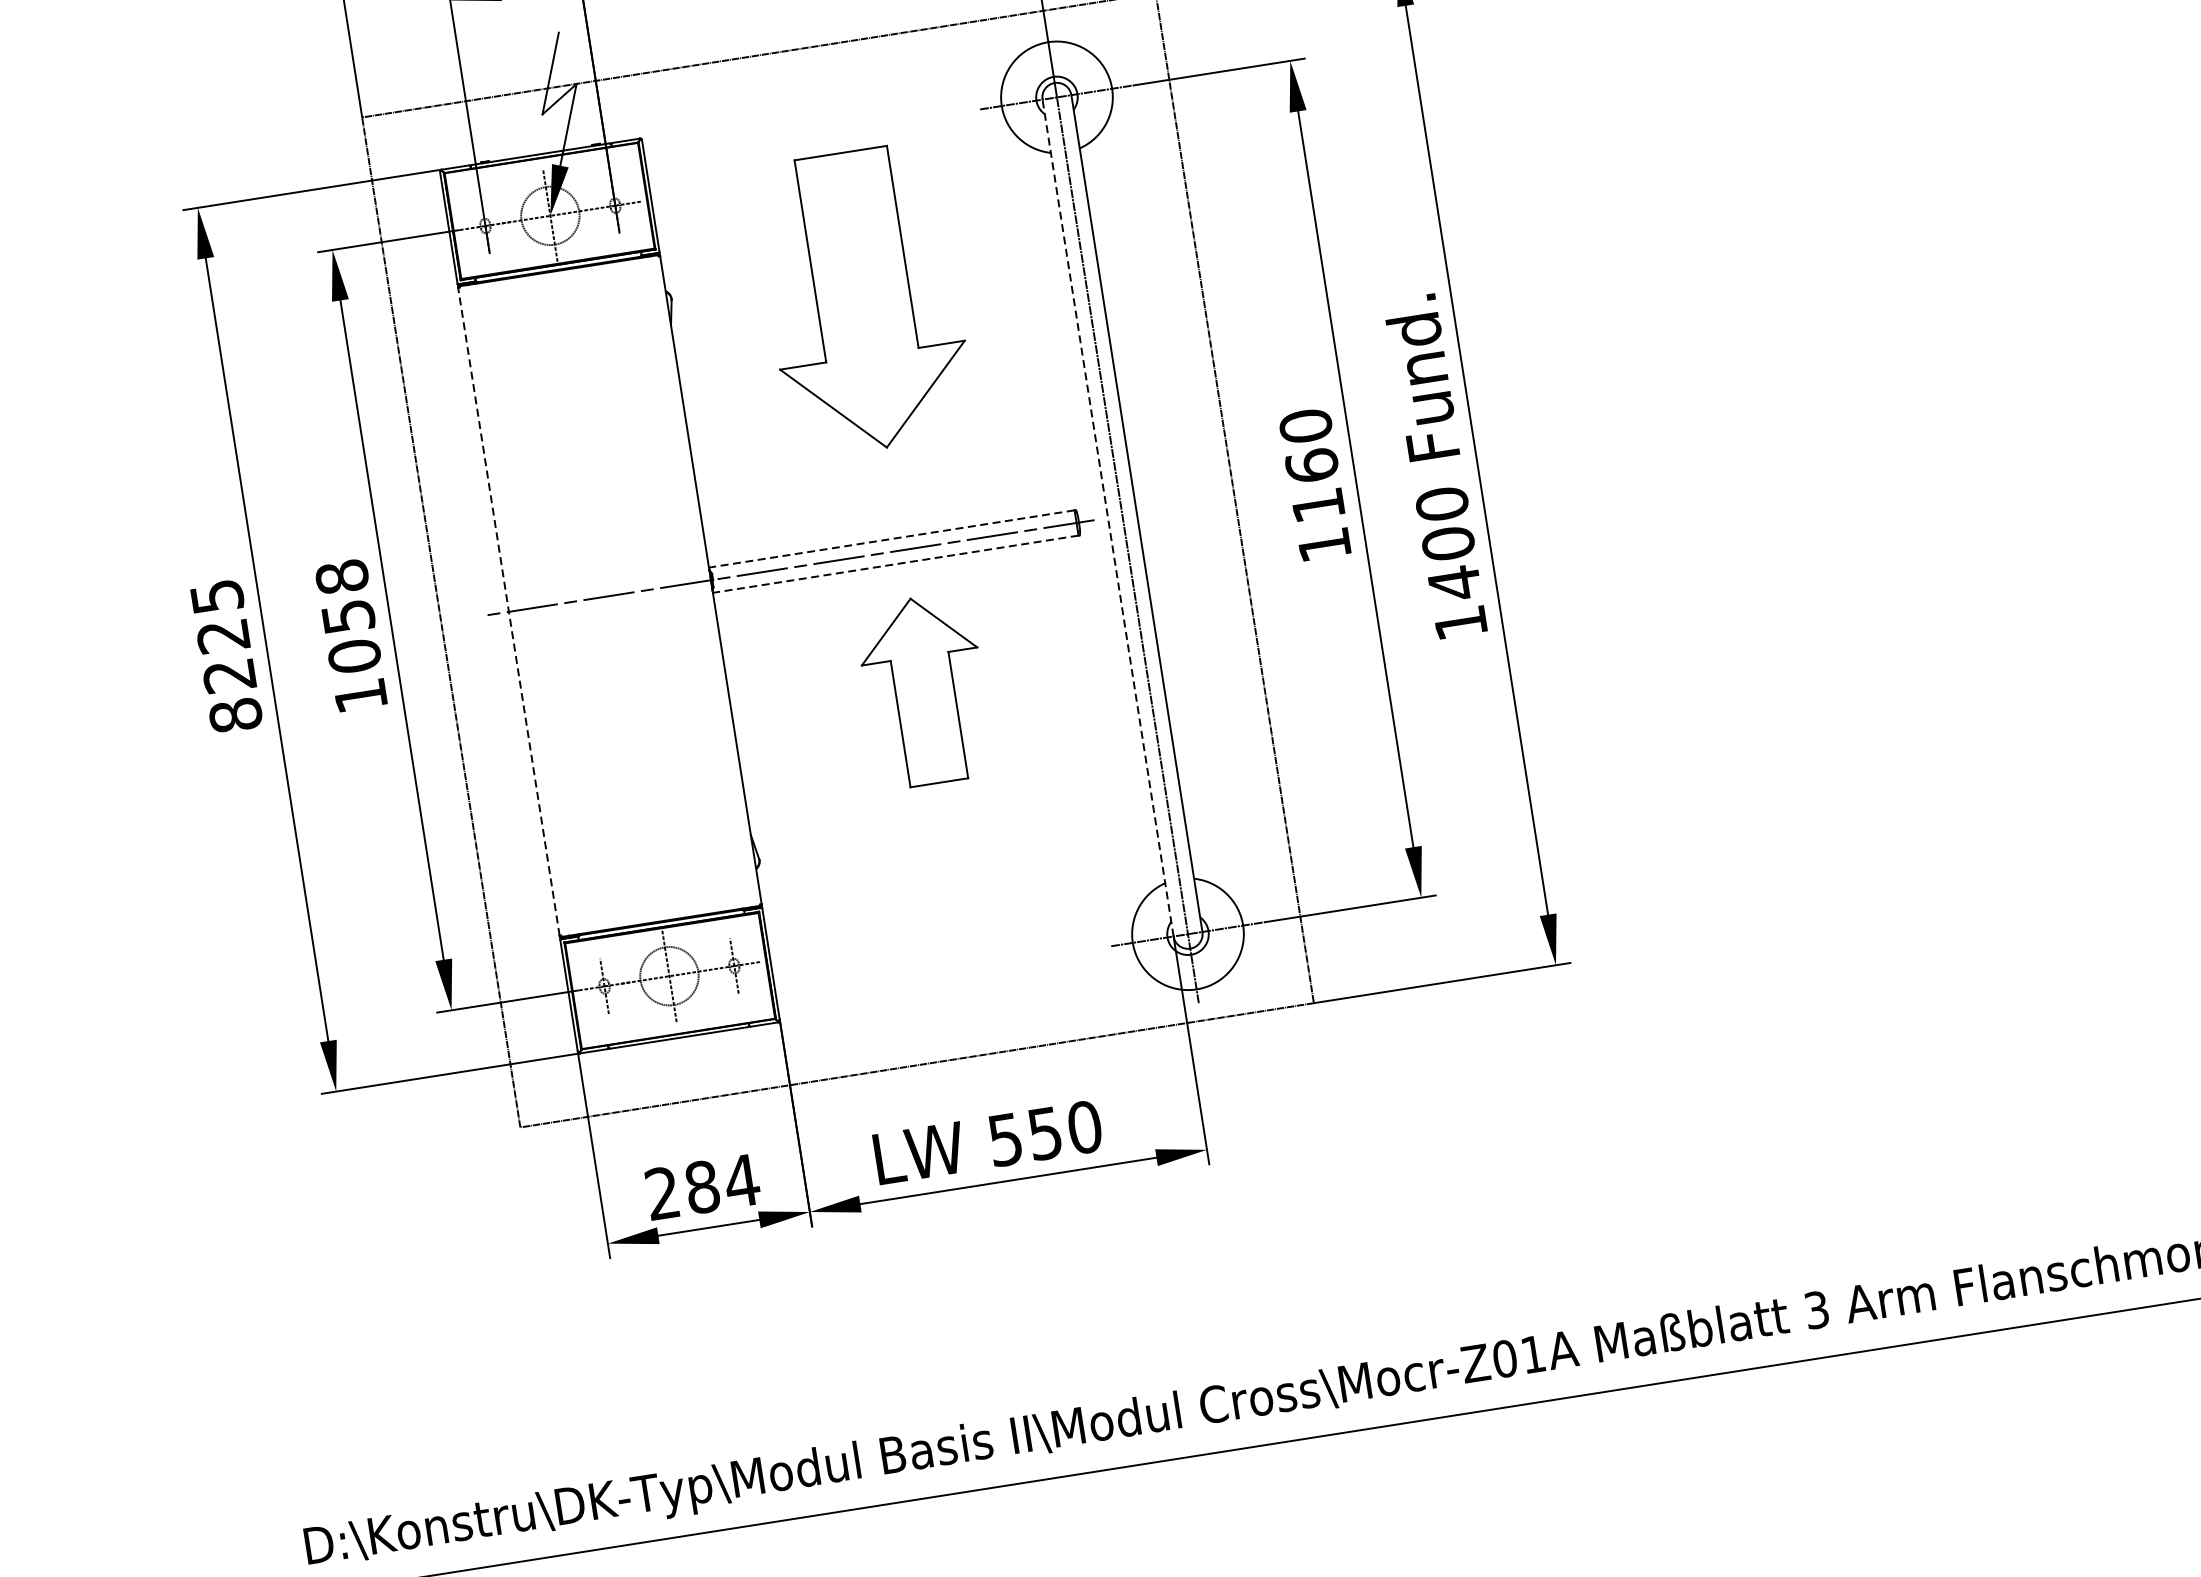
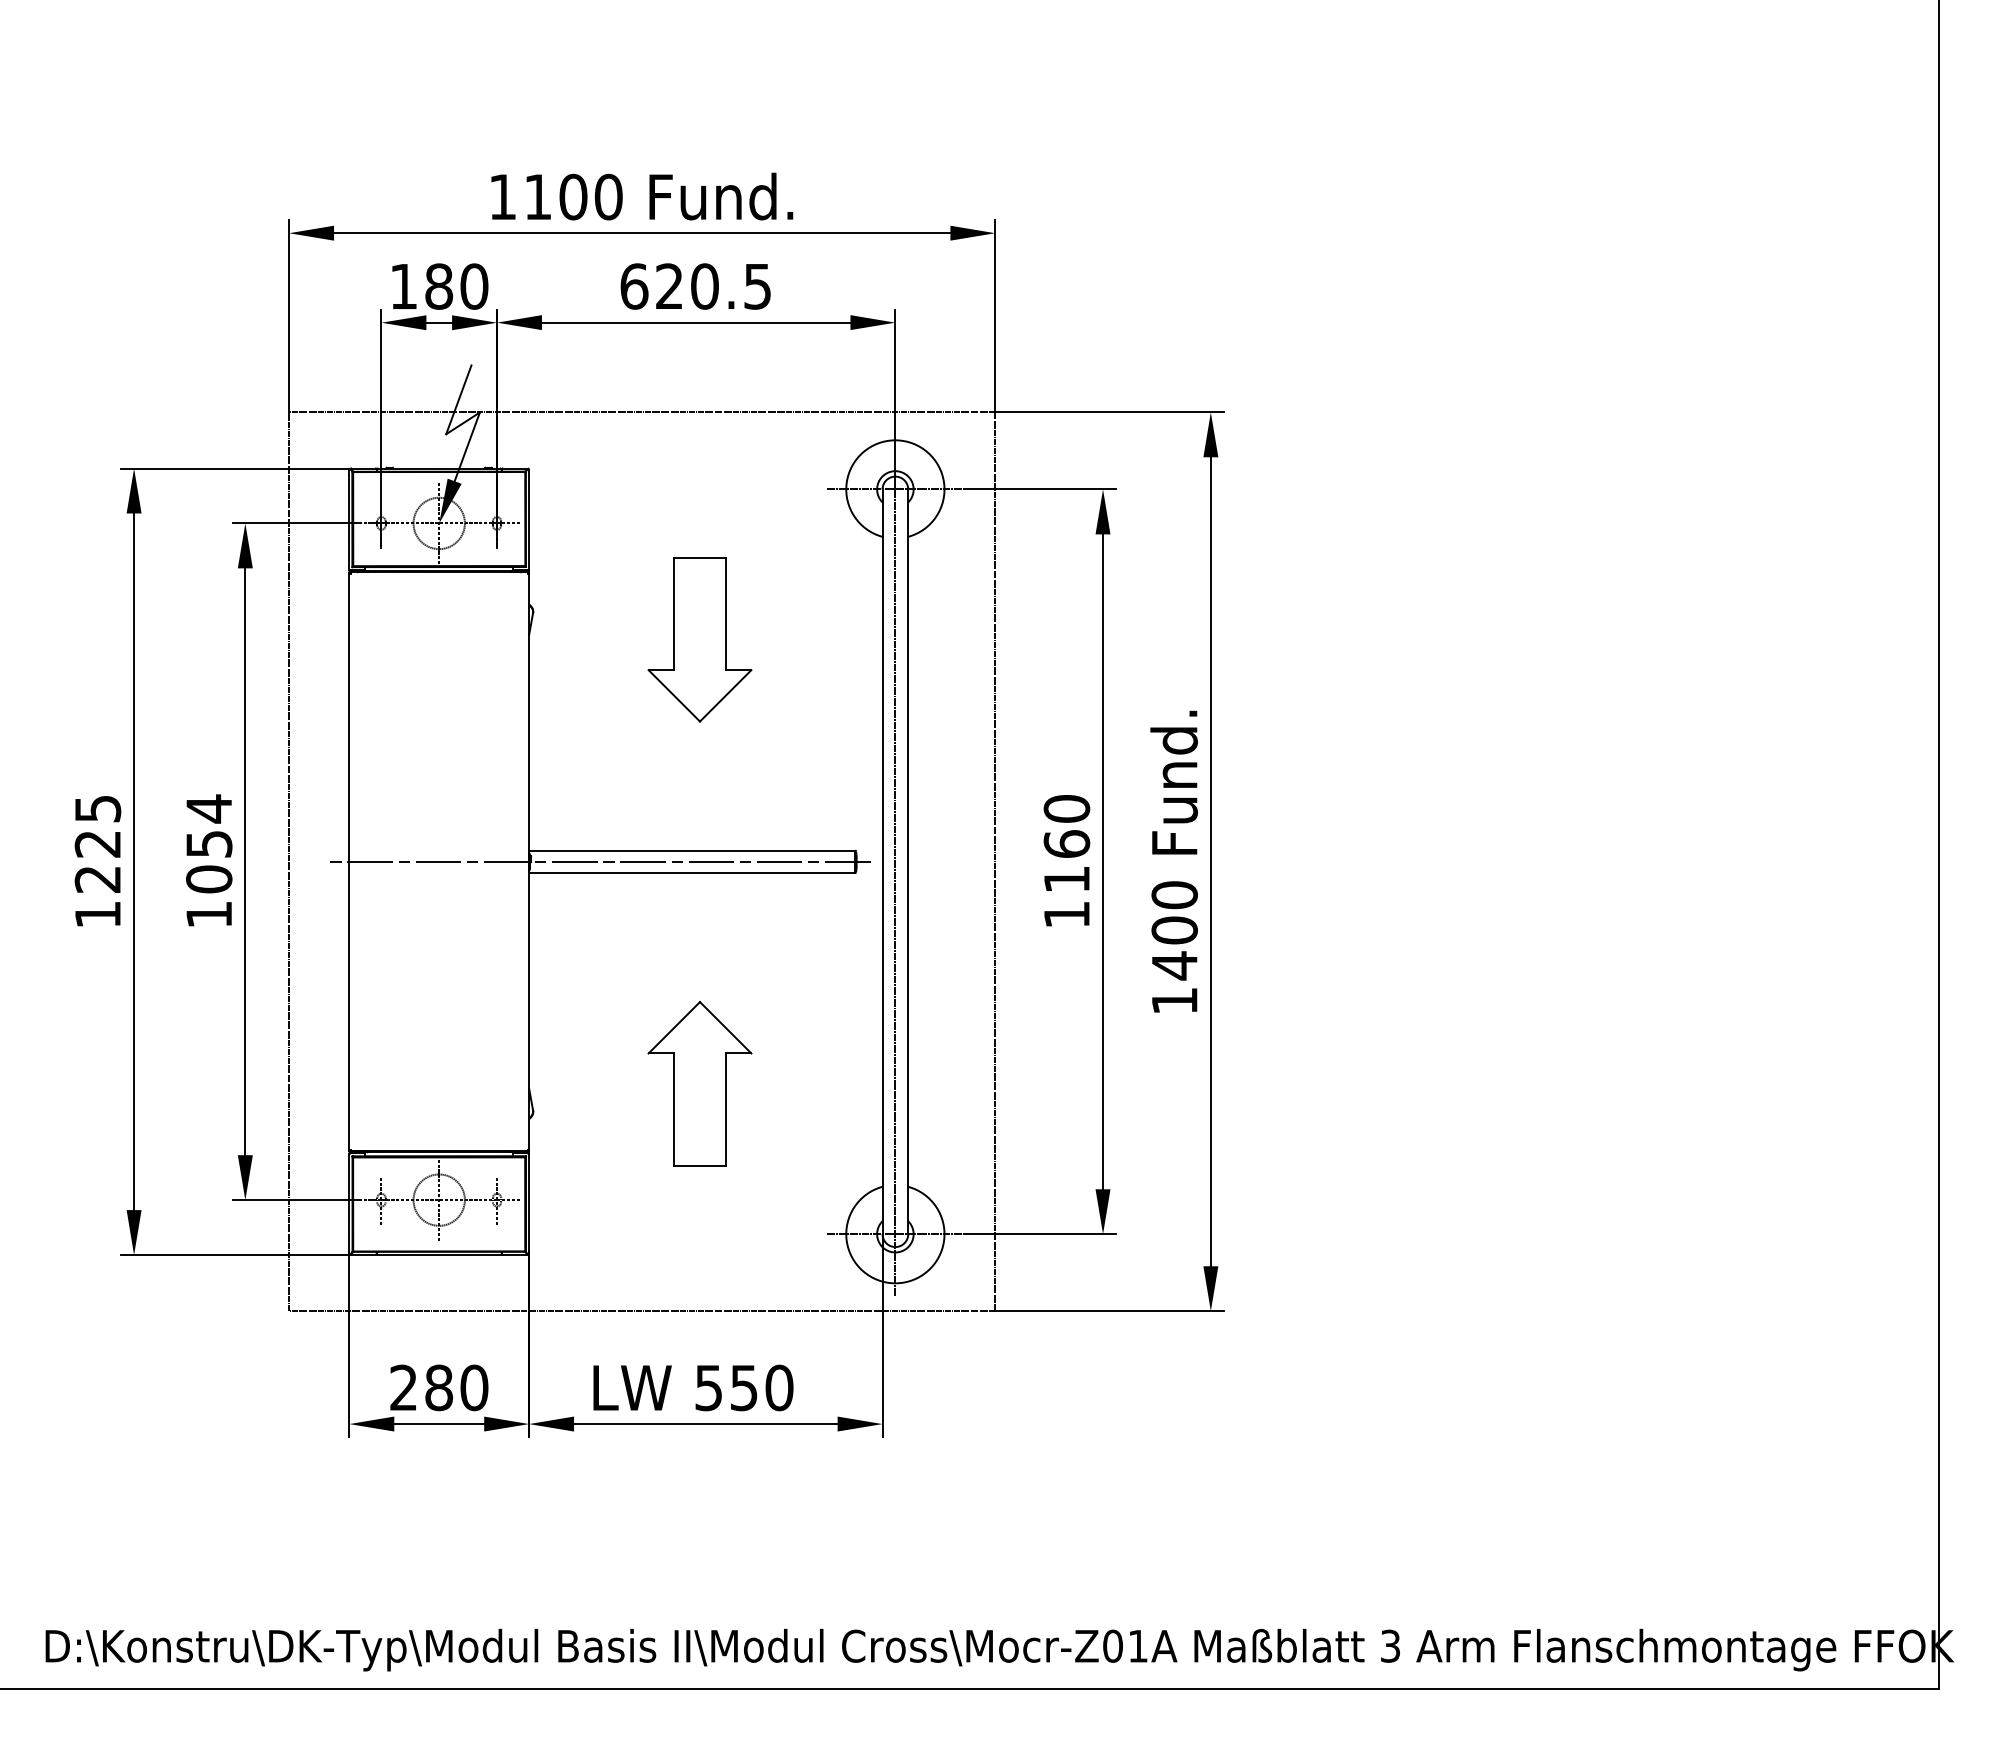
part: (863, 300) -> (699, 639), size x0.62
line: (1107, 517) -> (882, 861), dashed -> solid
line: (891, 538) -> (691, 850), dashed -> solid
line: (895, 564) -> (691, 873), dashed -> solid
text: (342, 576) -> (209, 808), 1058 -> 1054
line: (509, 611) -> (349, 861), dashed -> solid
part: (924, 690) -> (699, 1083), moved
text: (235, 715) -> (97, 914), 8225 -> 1225
text: (740, 1180) -> (473, 1387), 284 -> 280

